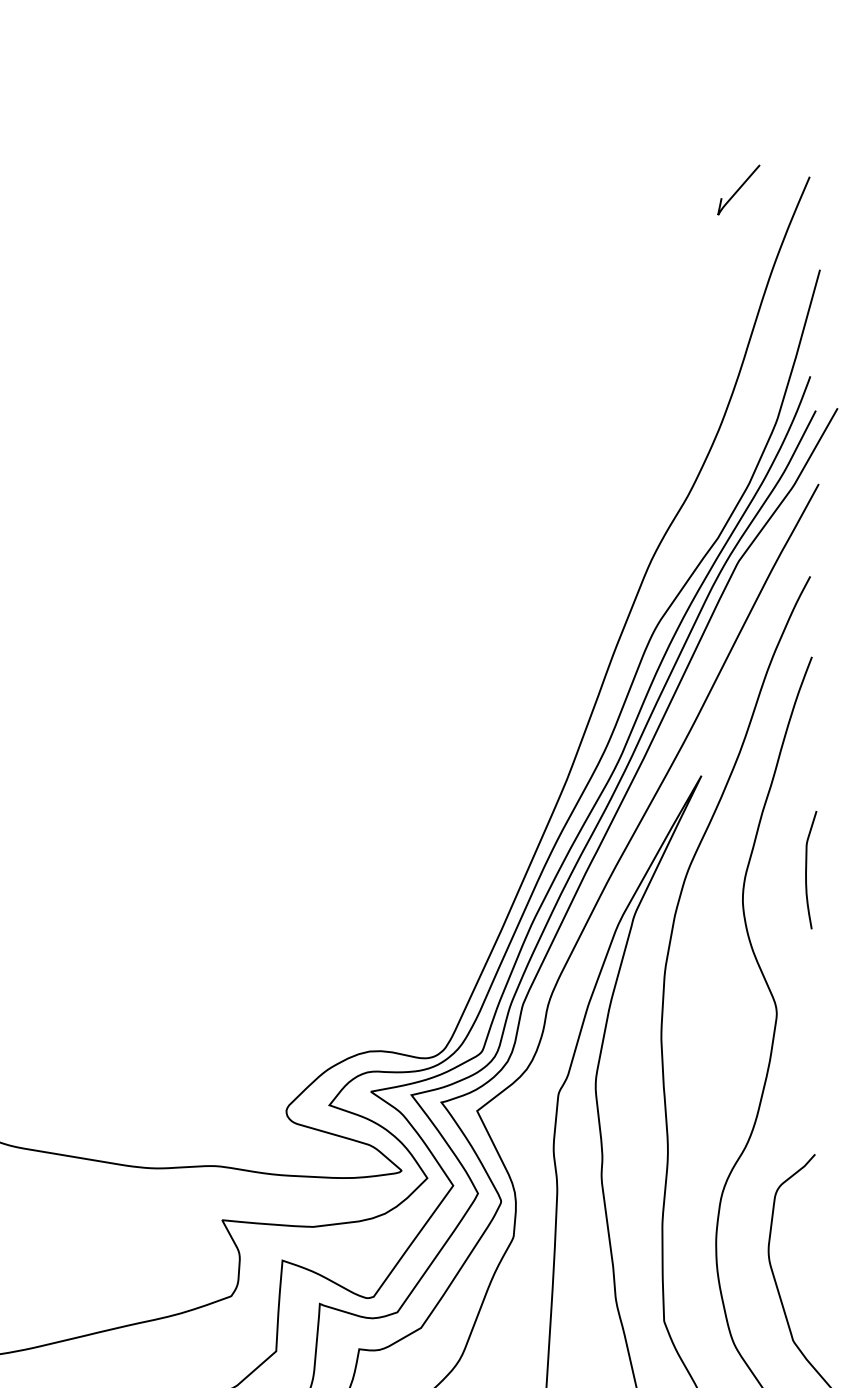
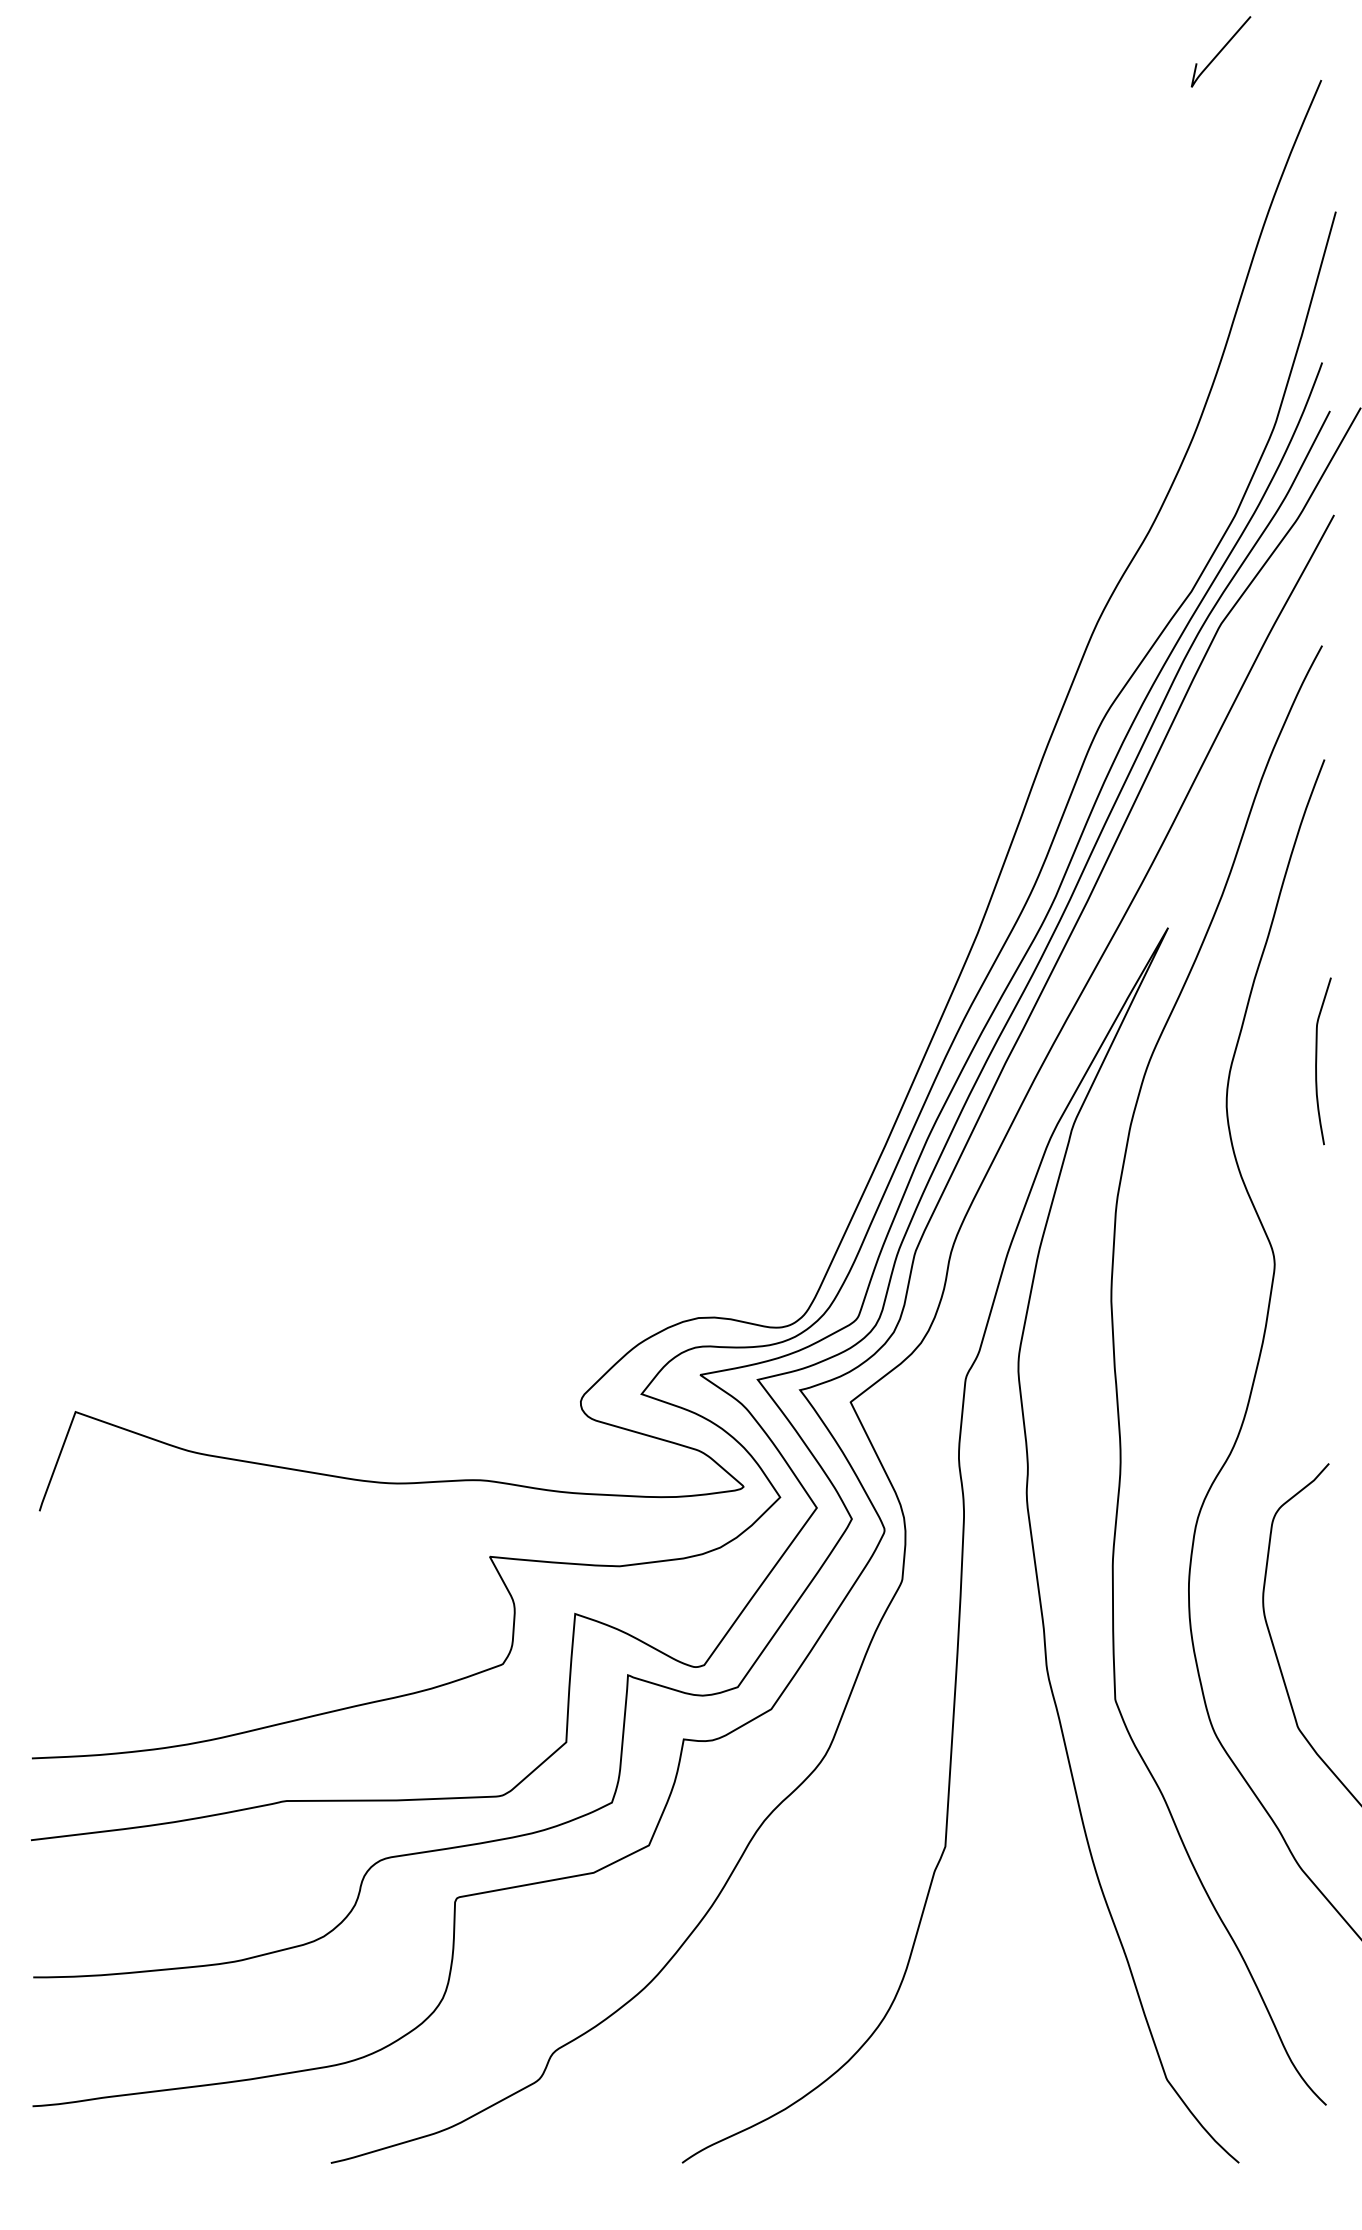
curve: (738, 189) -> (1220, 51), moved

